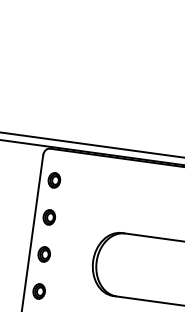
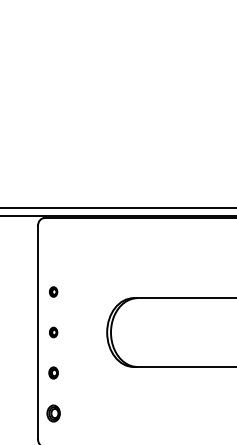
part: (54, 180) -> (53, 251), removed
part: (49, 216) -> (53, 291), size x0.6
part: (44, 254) -> (53, 332), size x0.6
part: (39, 290) -> (53, 372), size x0.7

